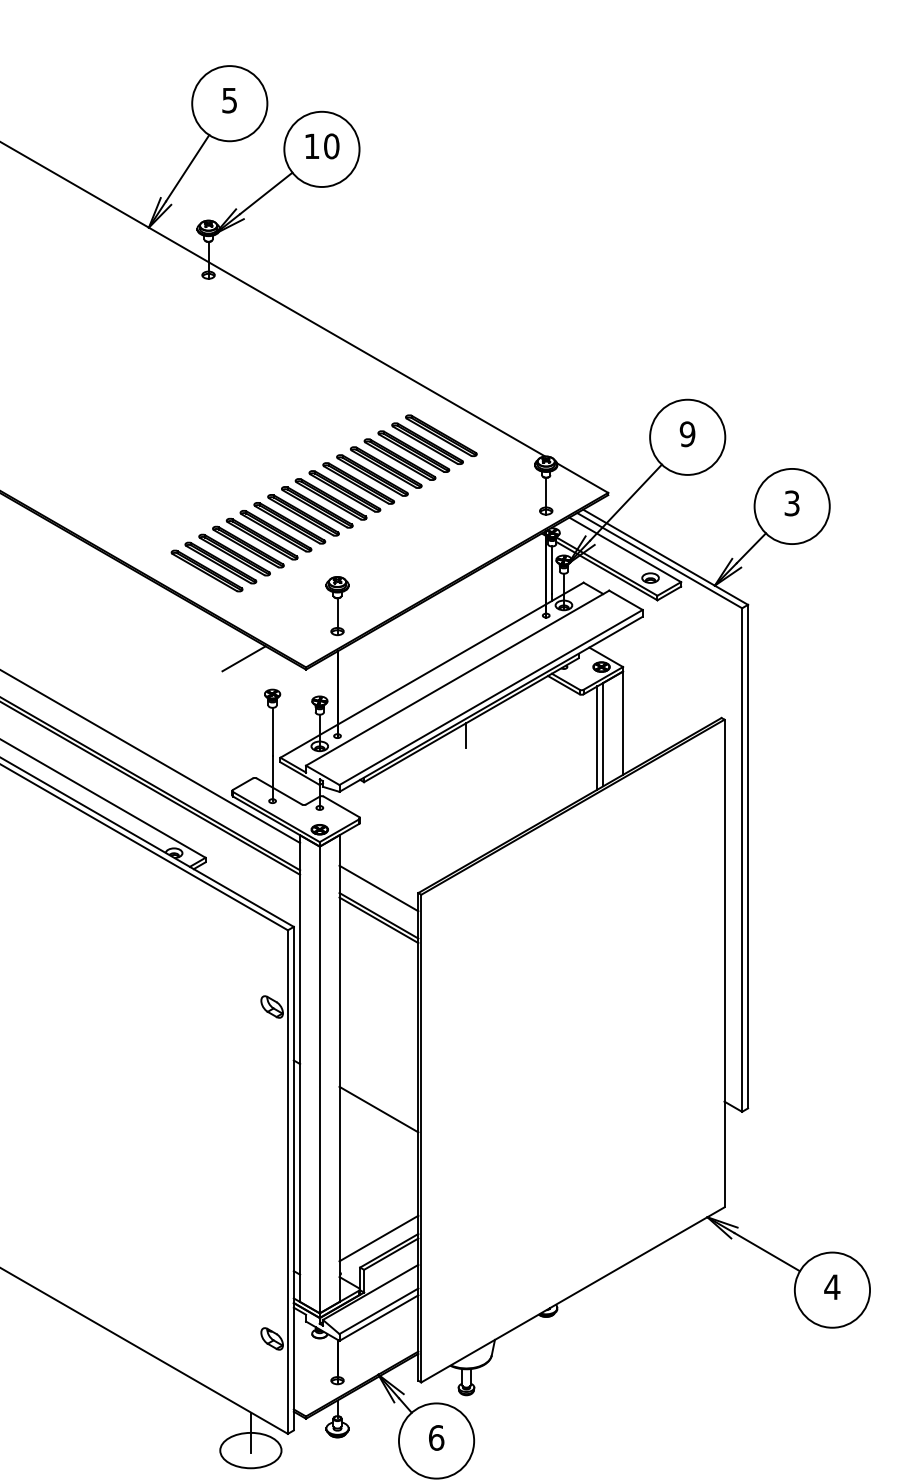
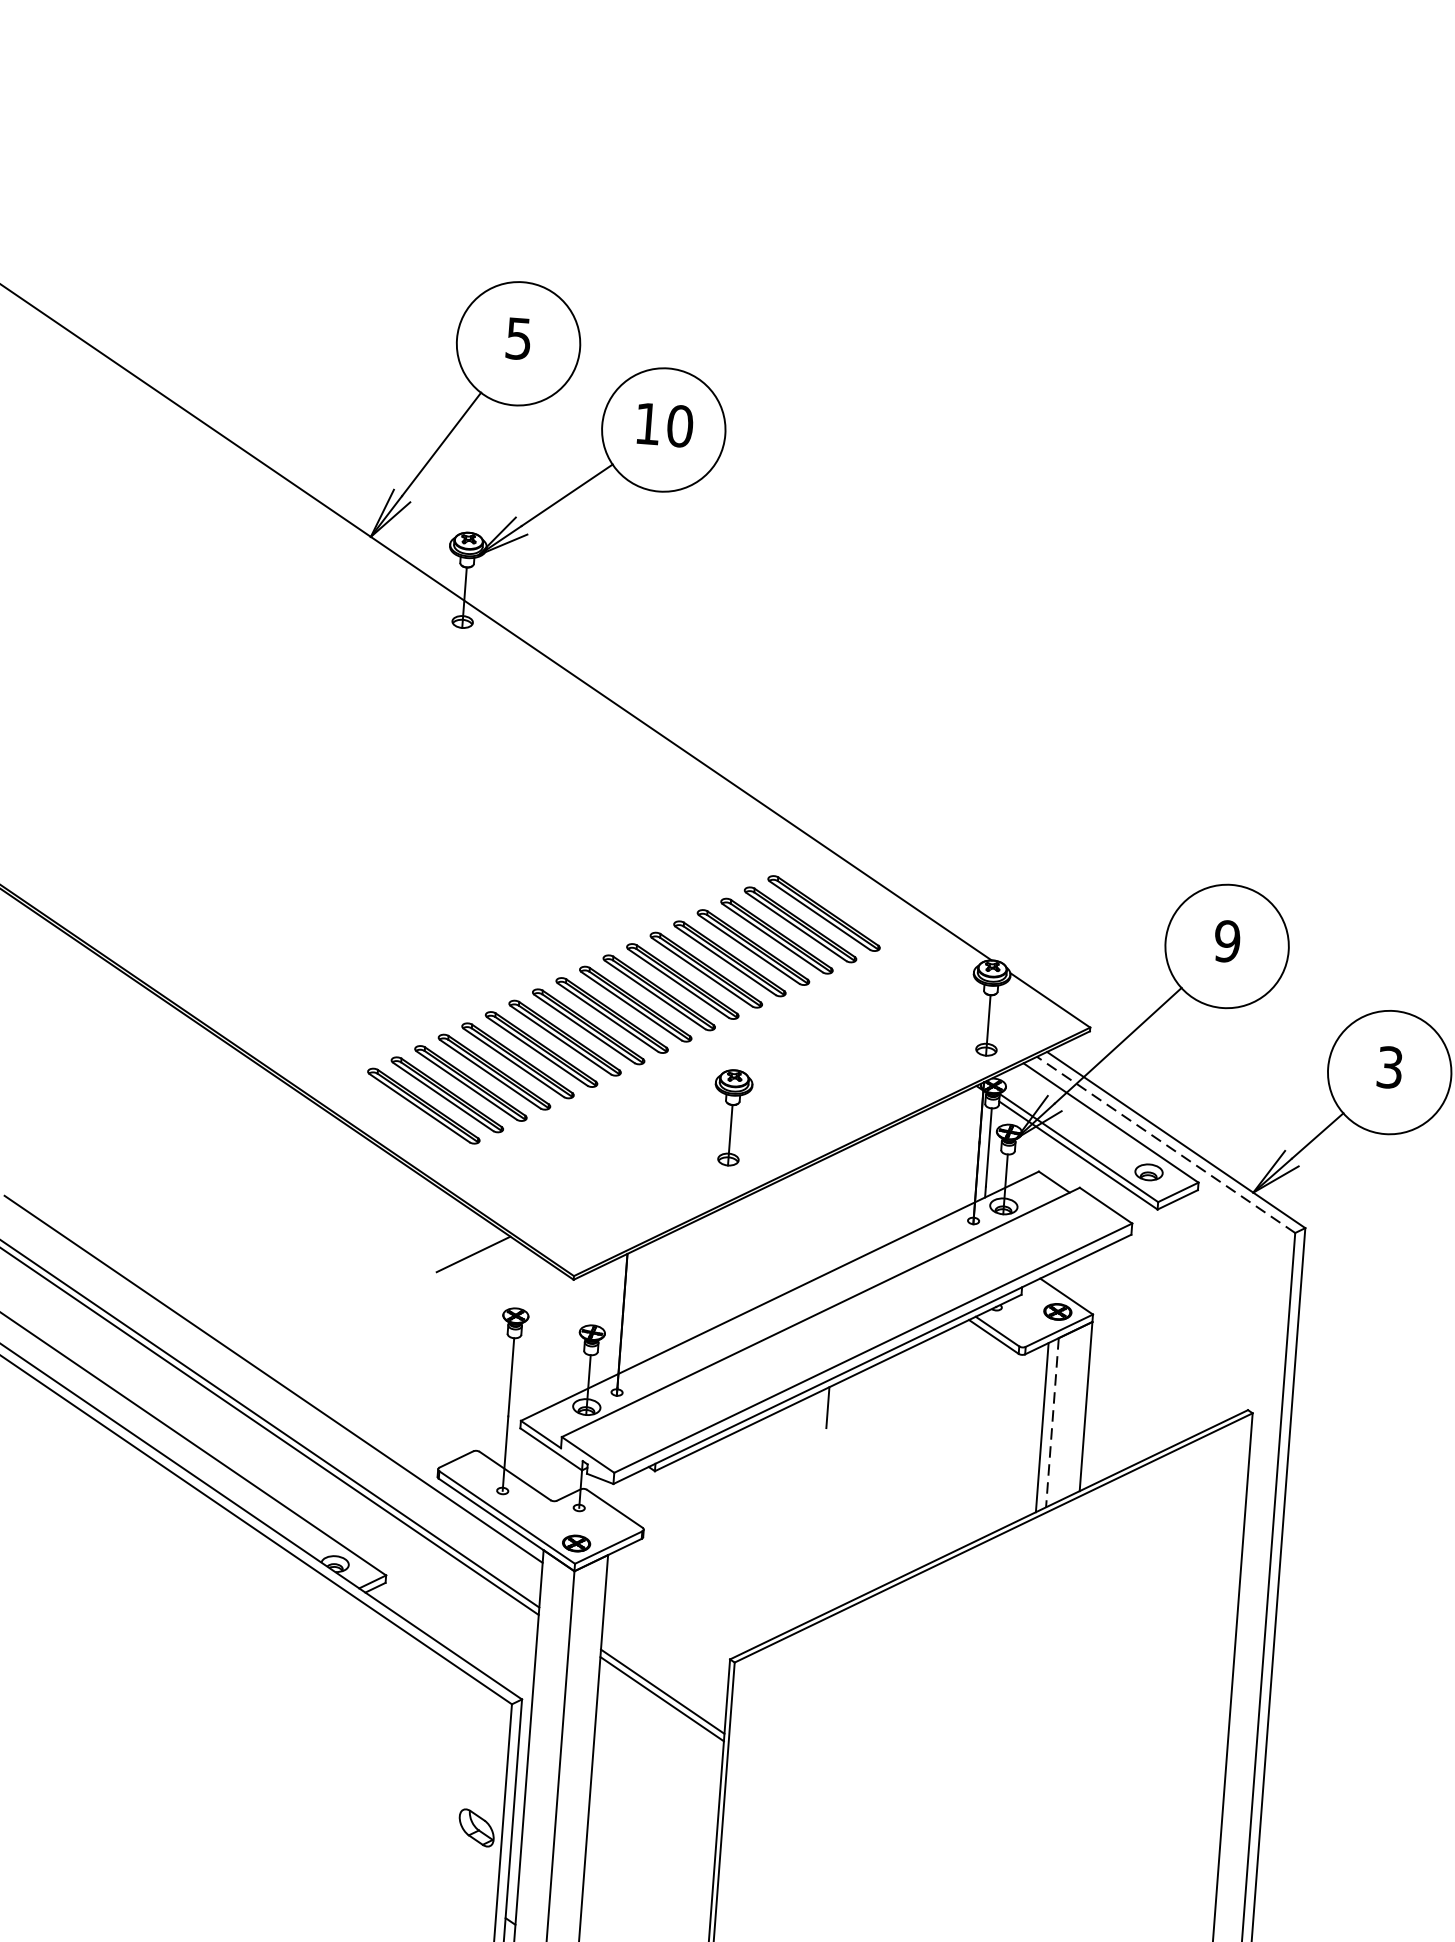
line: (659, 560) -> (1165, 1144), solid -> dashed
part: (337, 606) -> (731, 1118), moved
line: (603, 734) -> (1052, 1422), solid -> dashed
line: (378, 888) -> (665, 1647), removed

